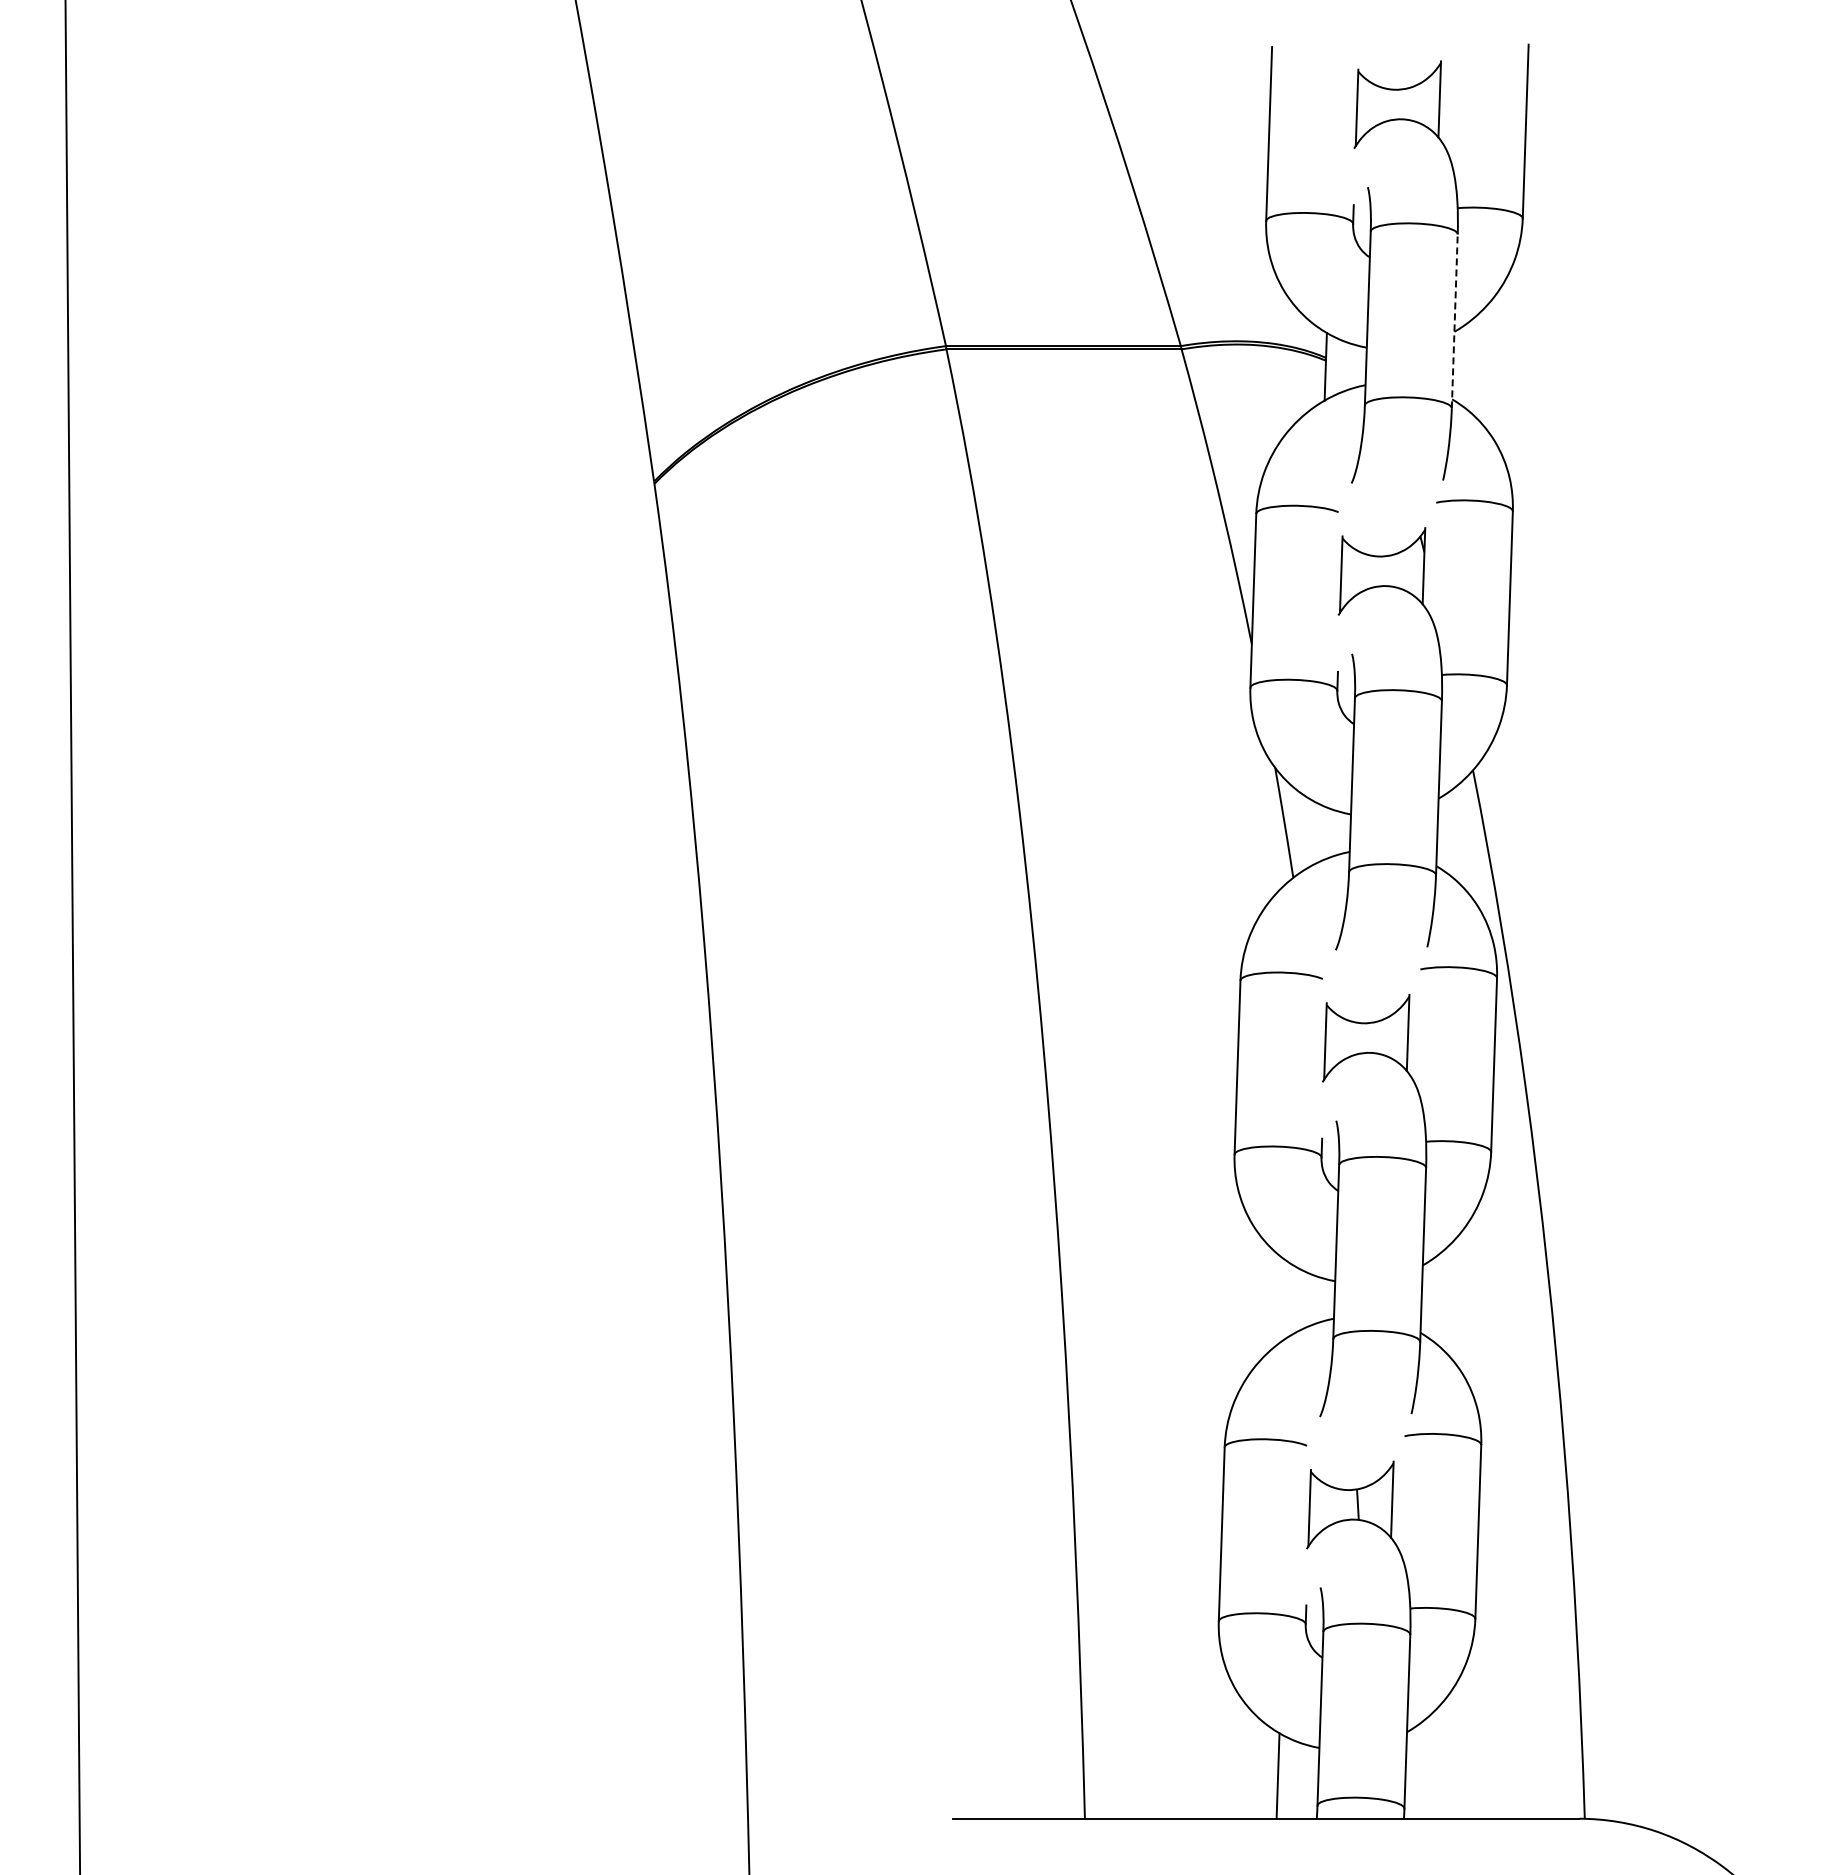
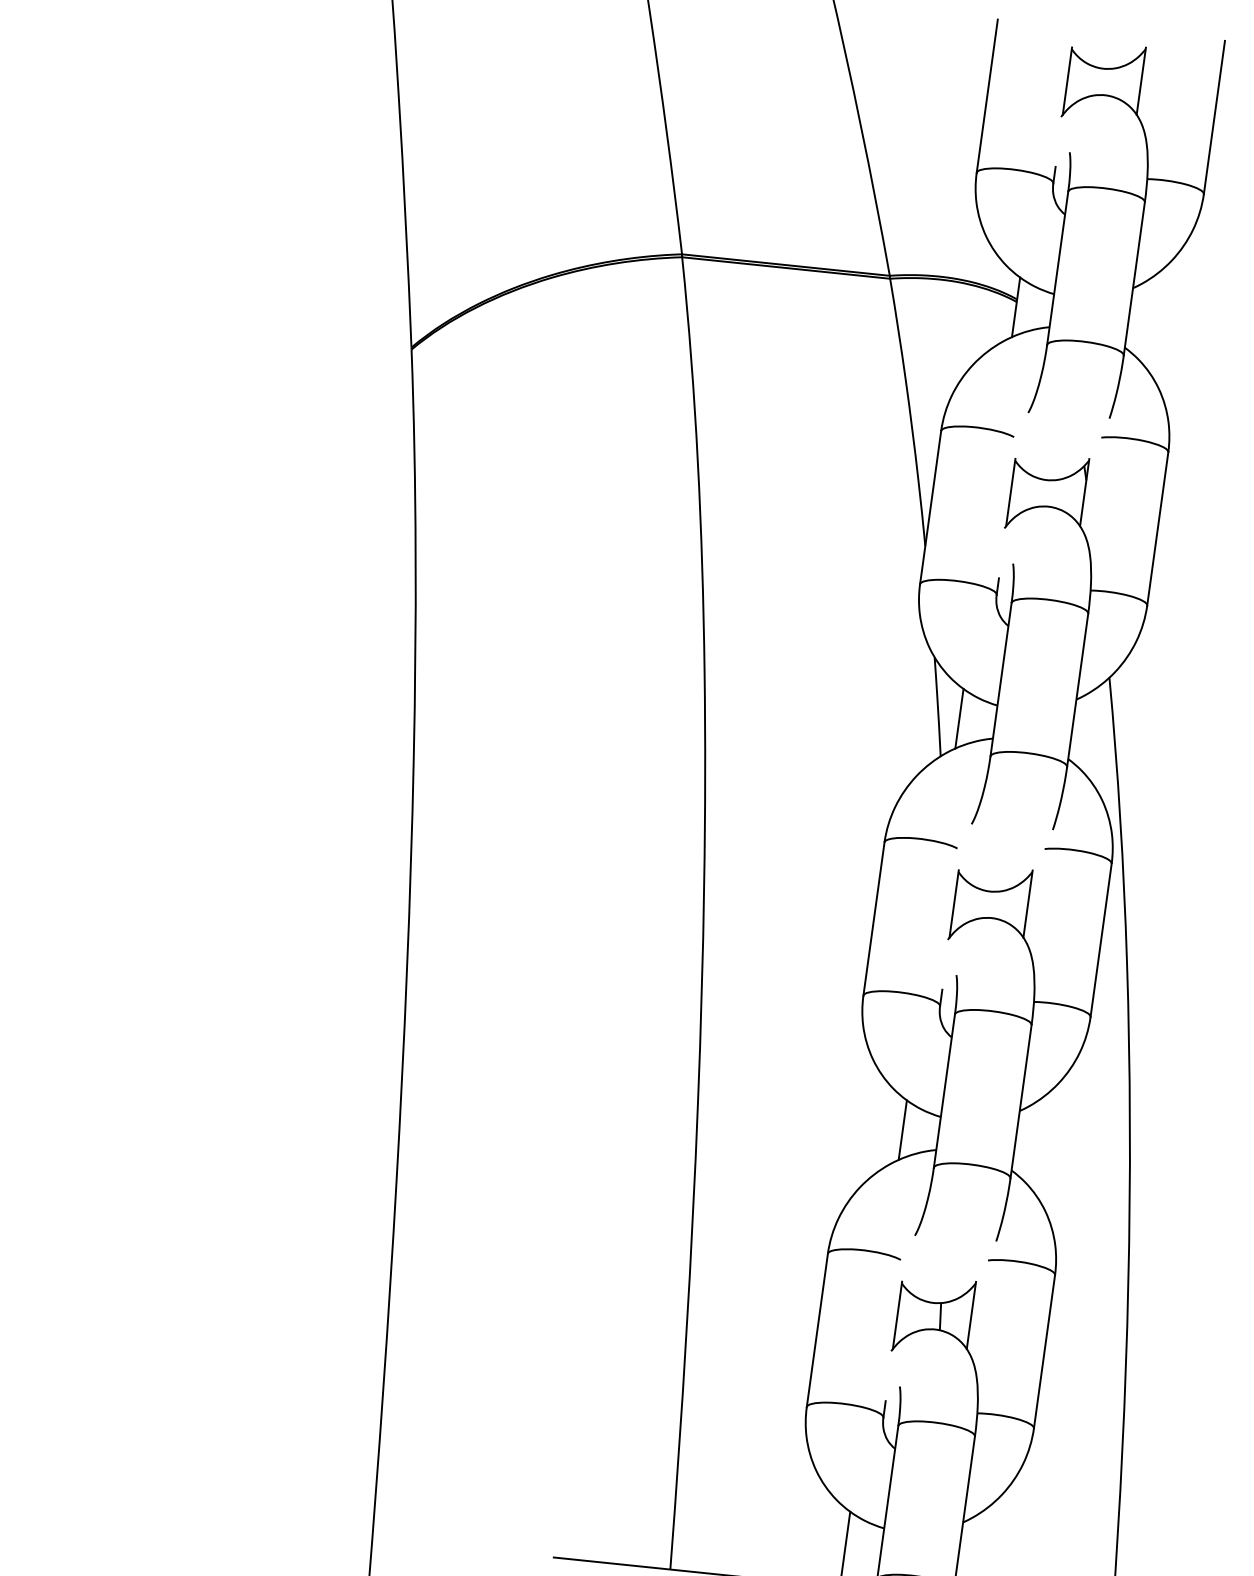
line: (1454, 320) -> (1134, 278), dashed -> solid
line: (1309, 833) -> (959, 718), added
line: (1294, 1300) -> (903, 1130), added

